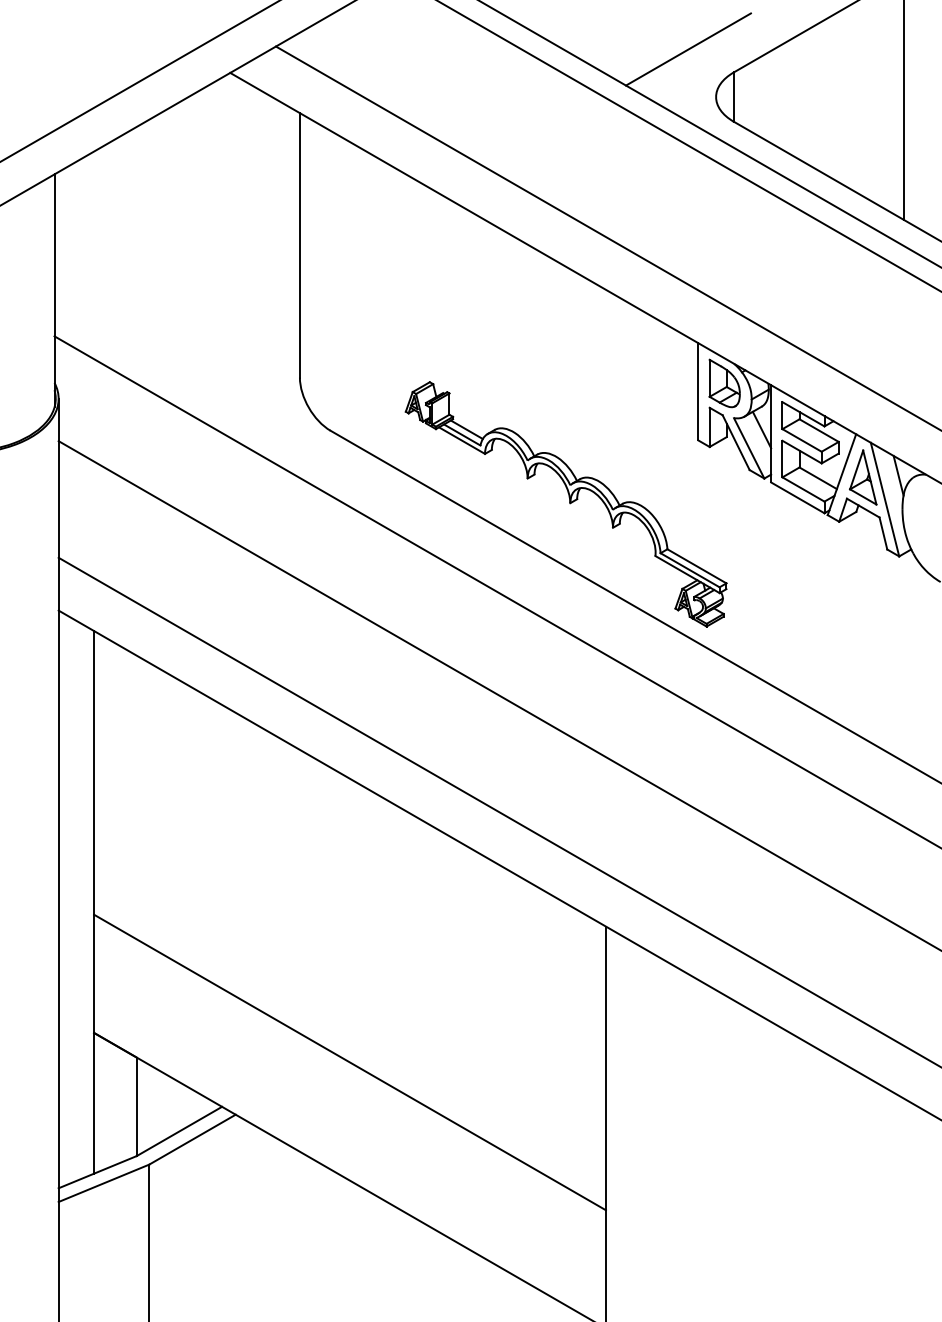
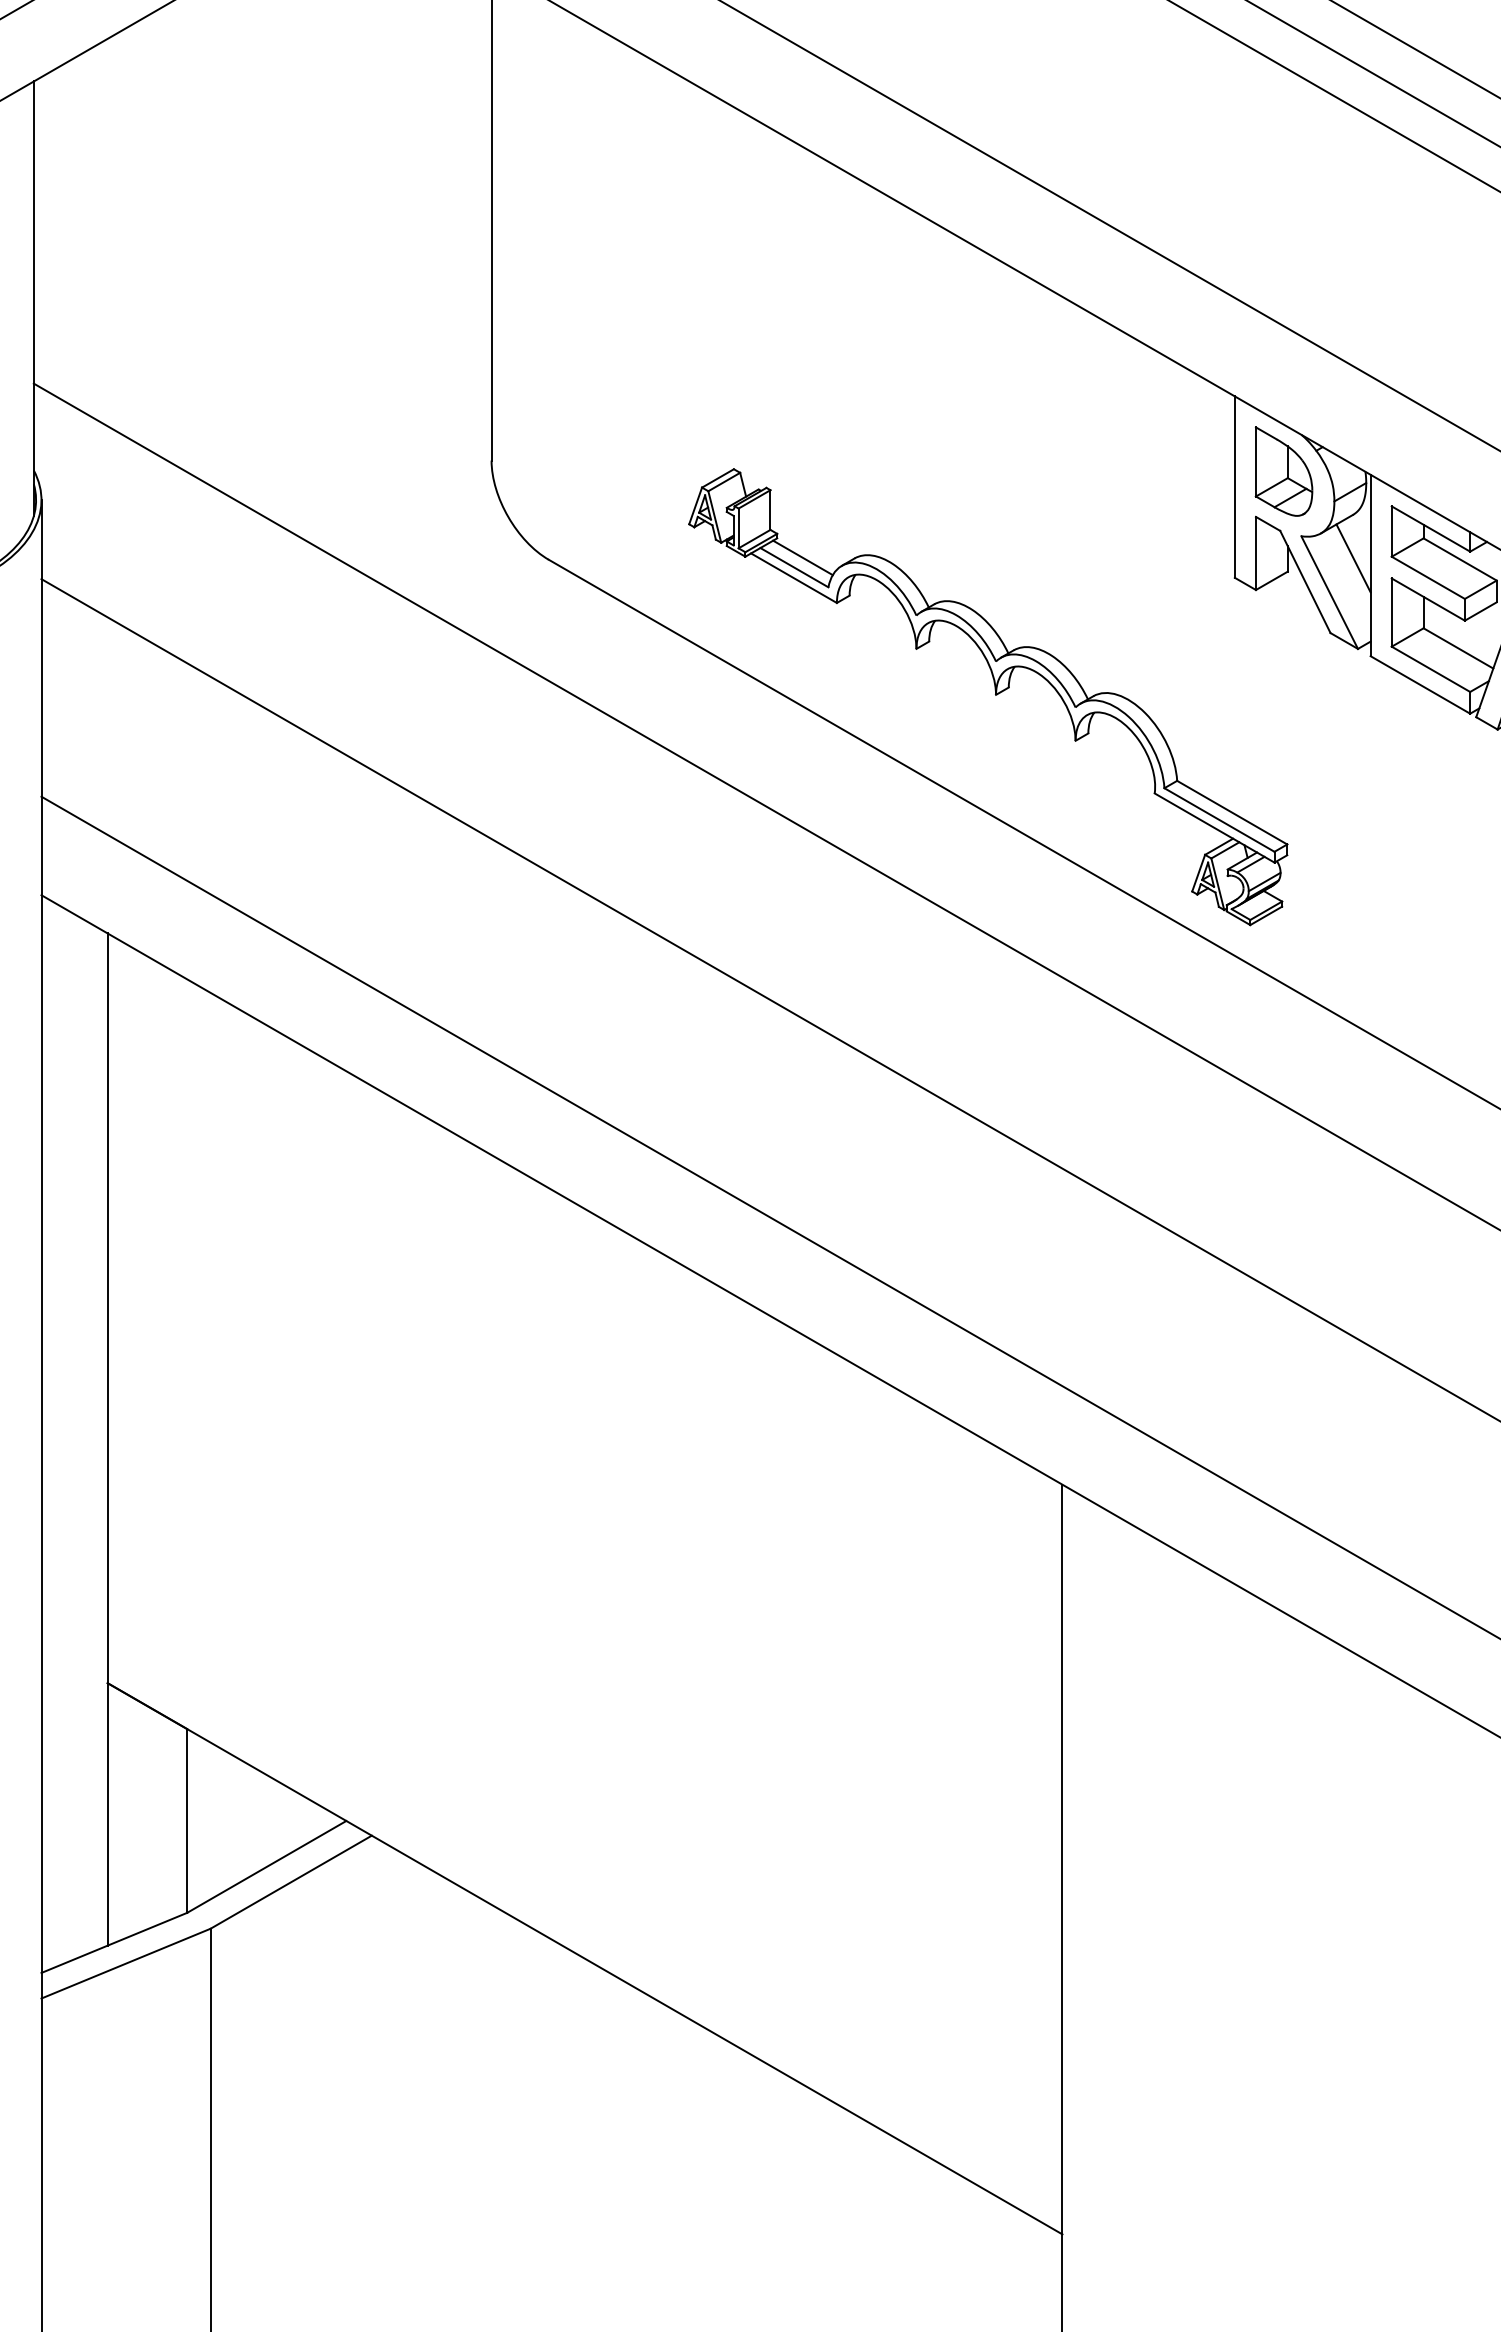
line: (349, 1062) -> (584, 1738), removed

